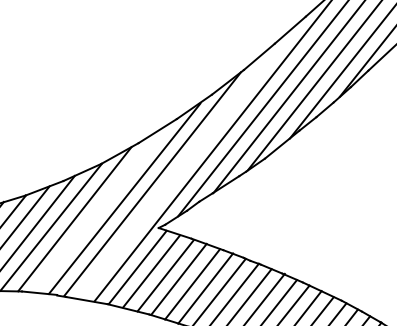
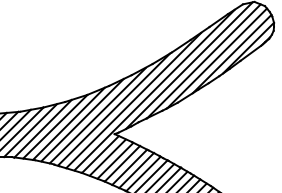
line: (185, 163) -> (133, 100), added
line: (98, 208) -> (82, 119), added

